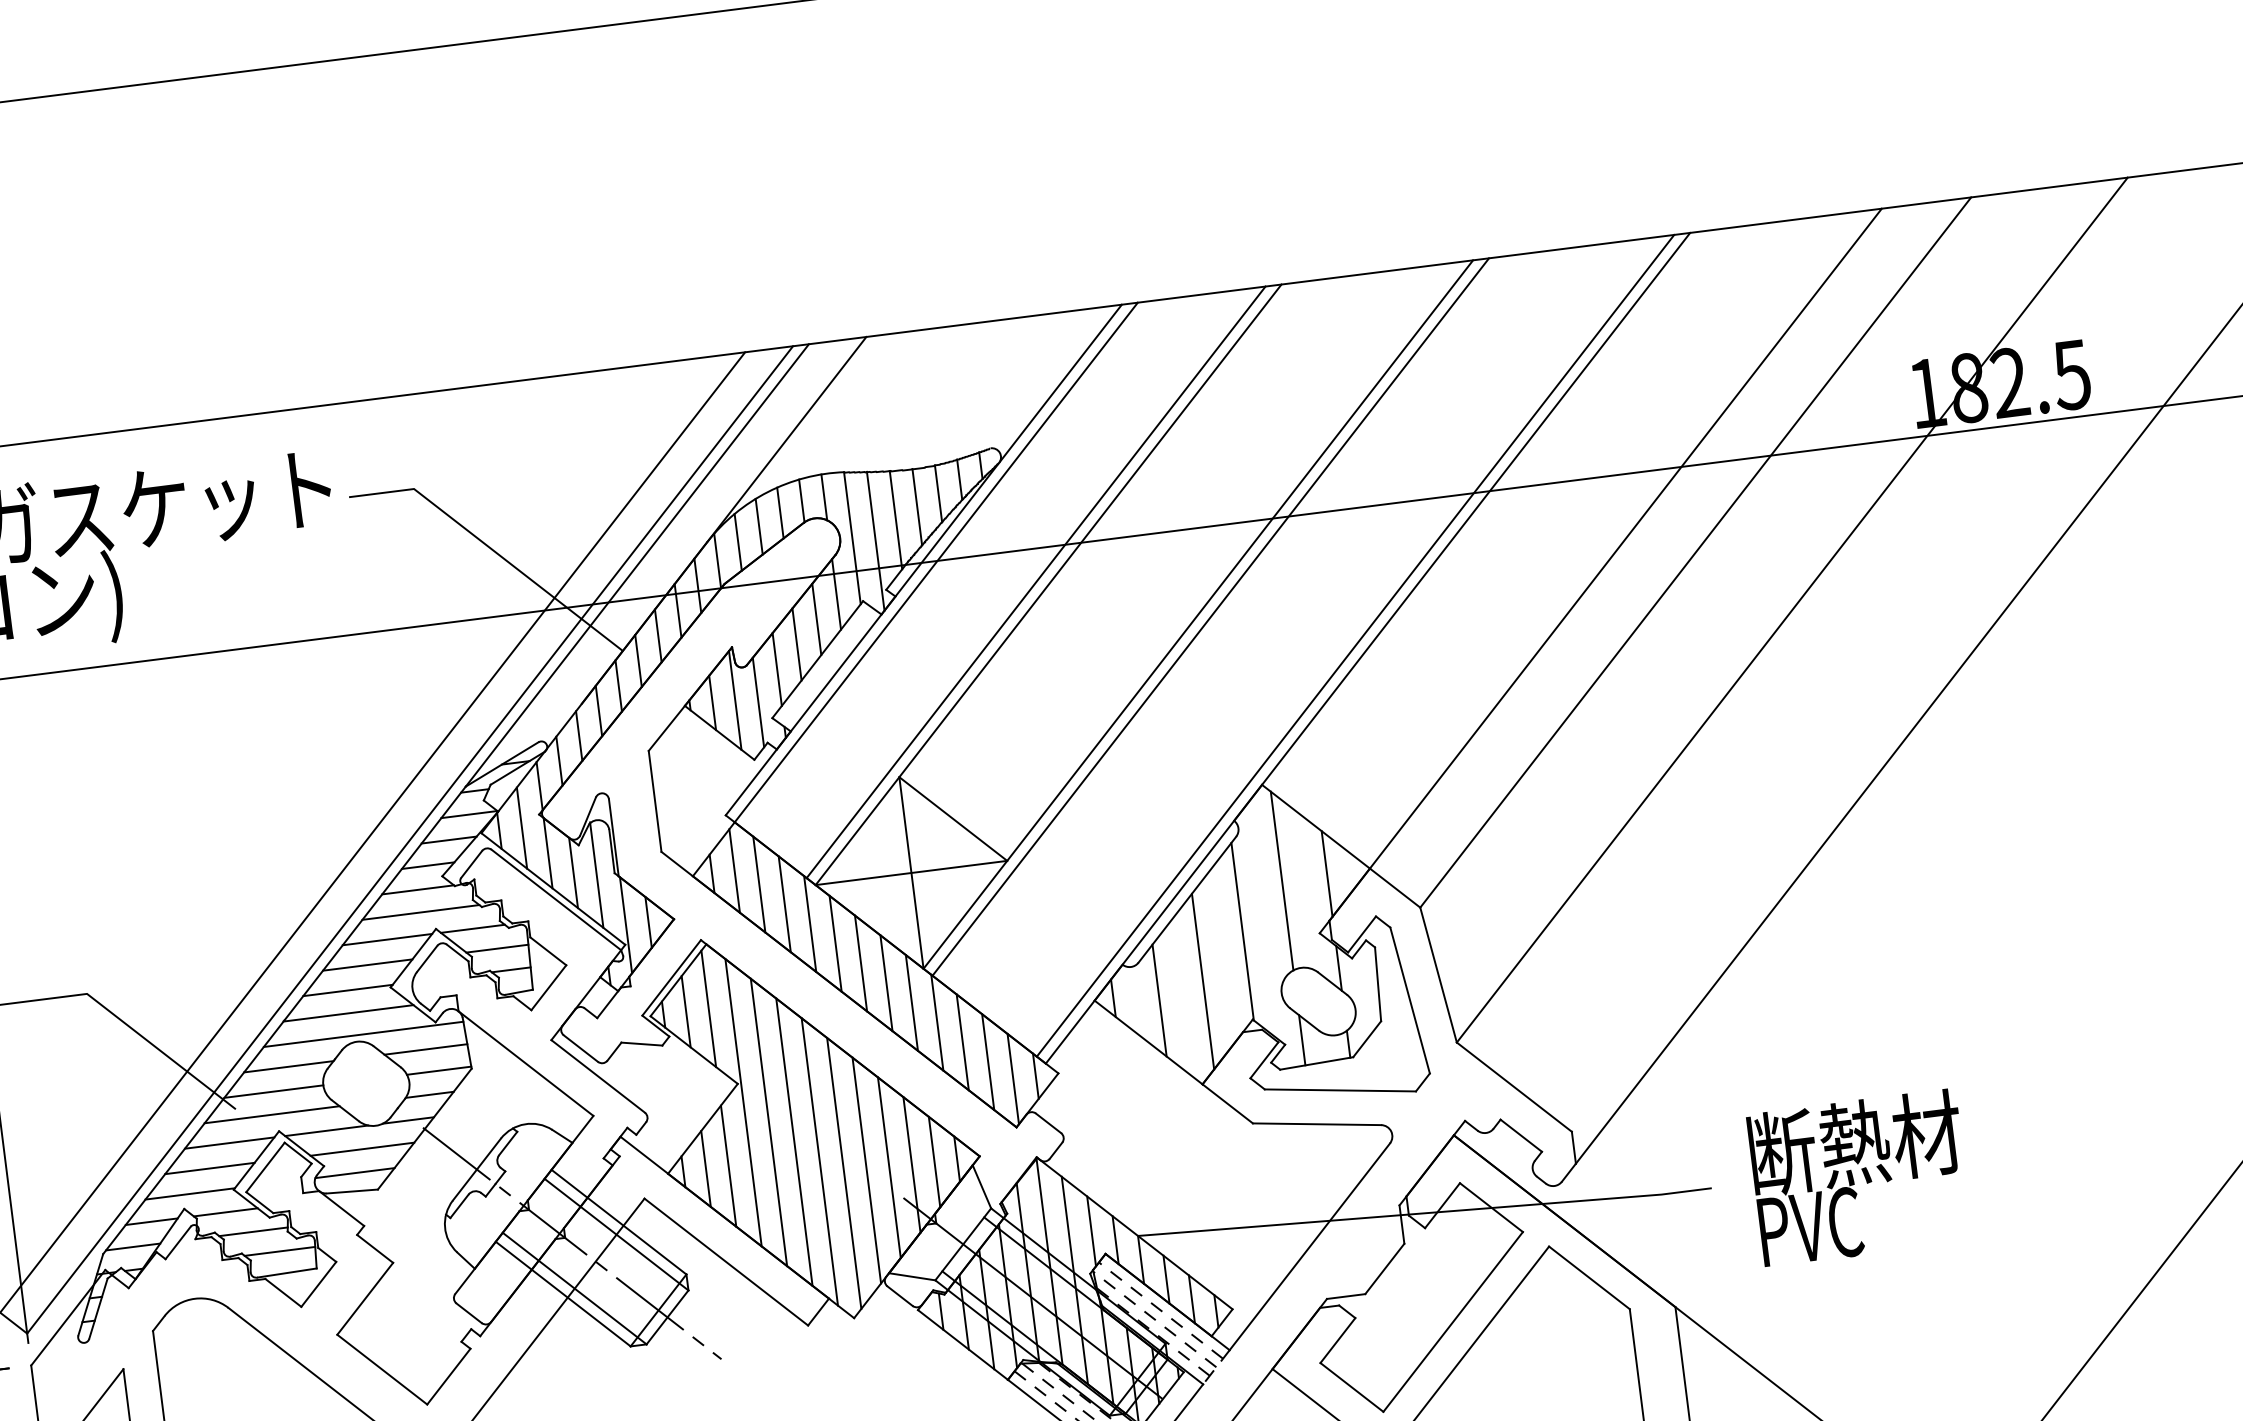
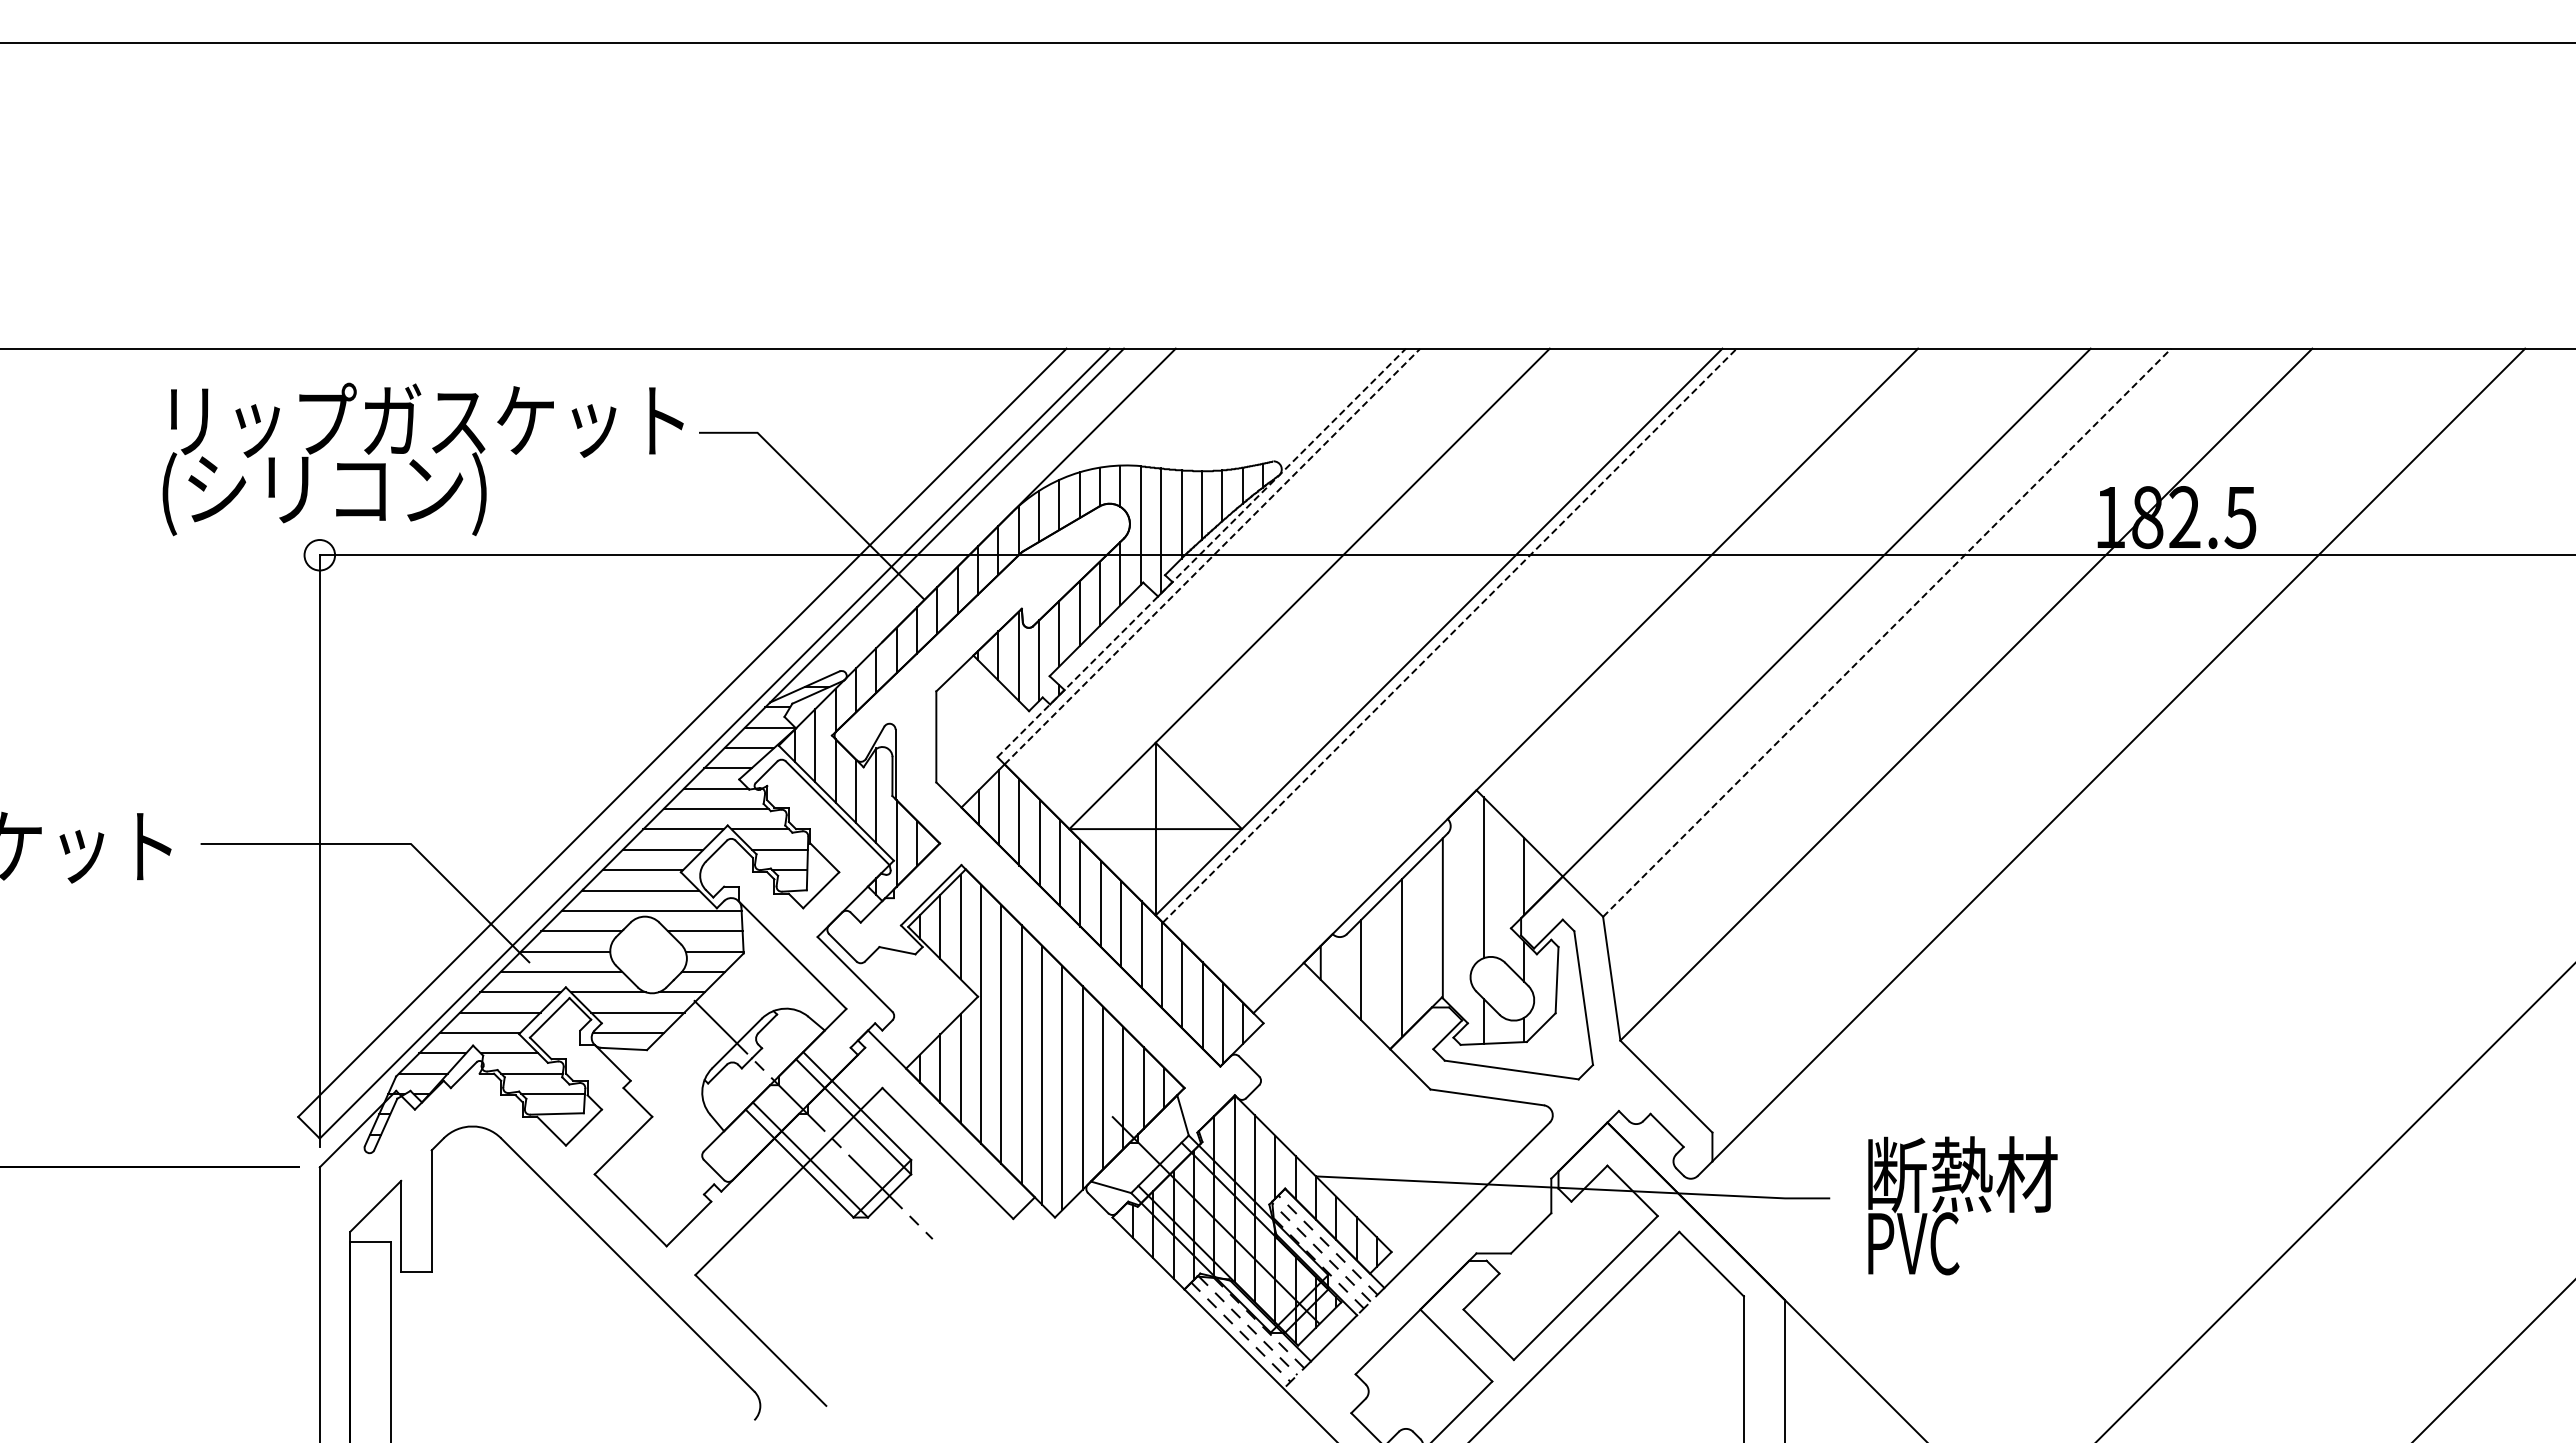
line: (1696, 552) -> (1887, 632), solid -> dashed
line: (923, 559) -> (1201, 552), solid -> dashed
line: (936, 562) -> (1212, 556), solid -> dashed
line: (1035, 581) -> (1298, 584), removed
line: (1210, 616) -> (1449, 635), solid -> dashed
line: (1354, 646) -> (1574, 677), removed

